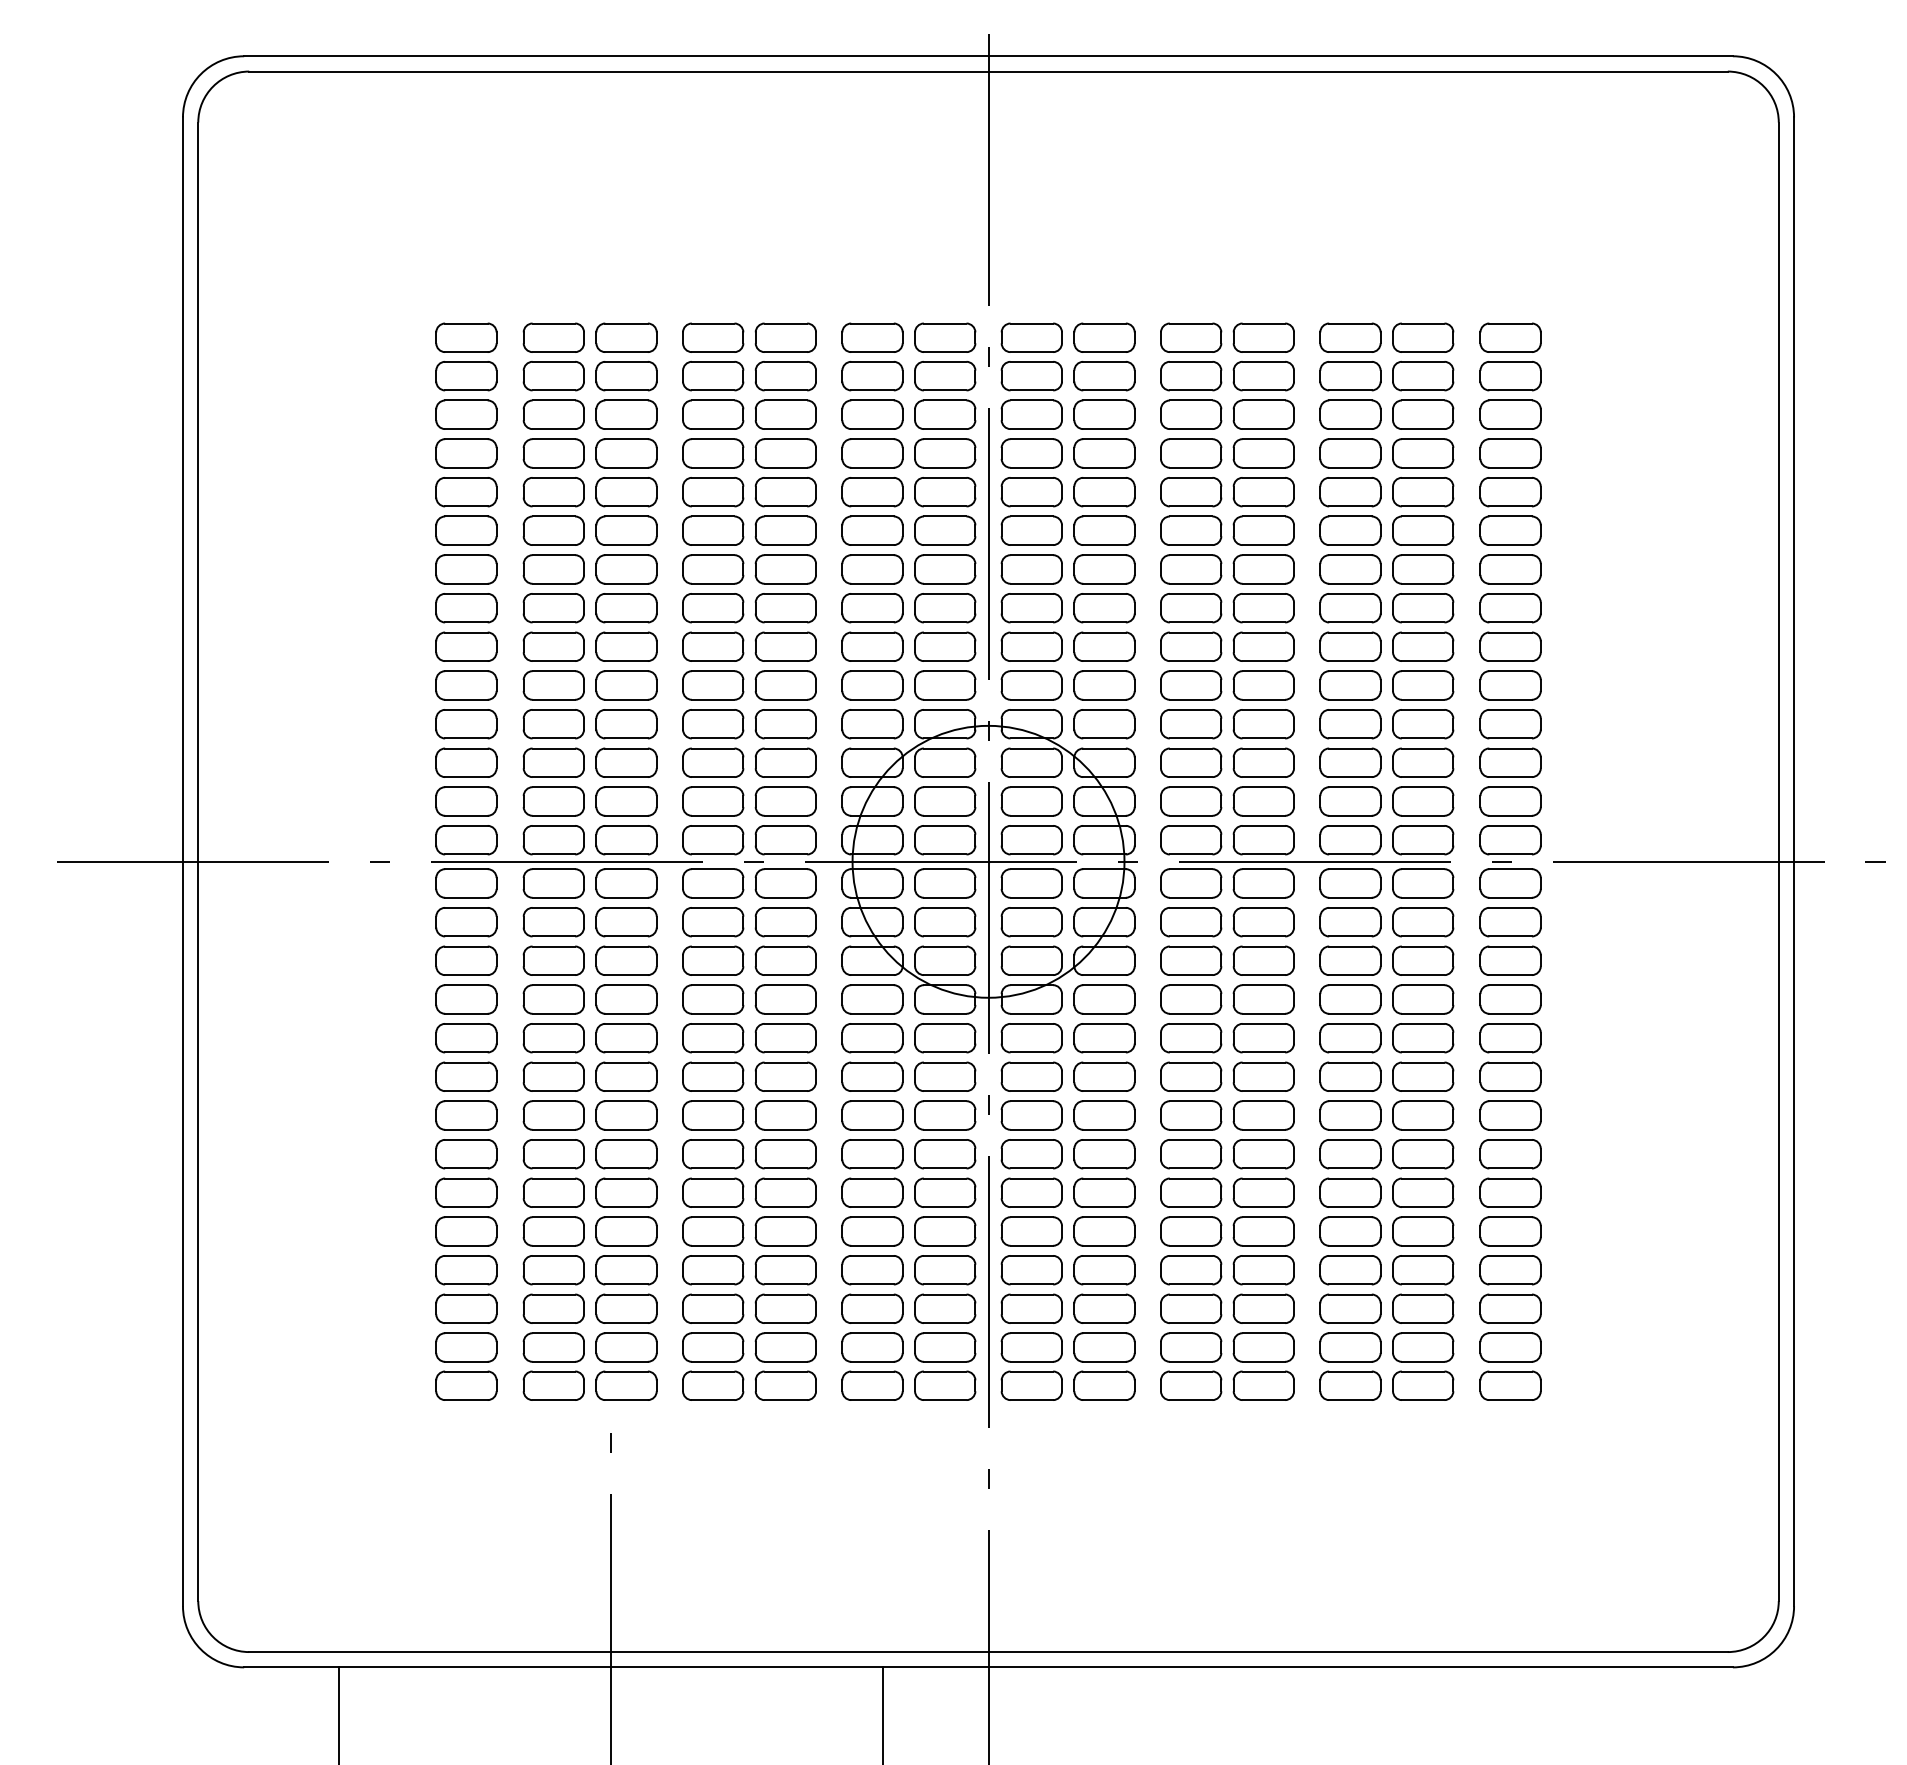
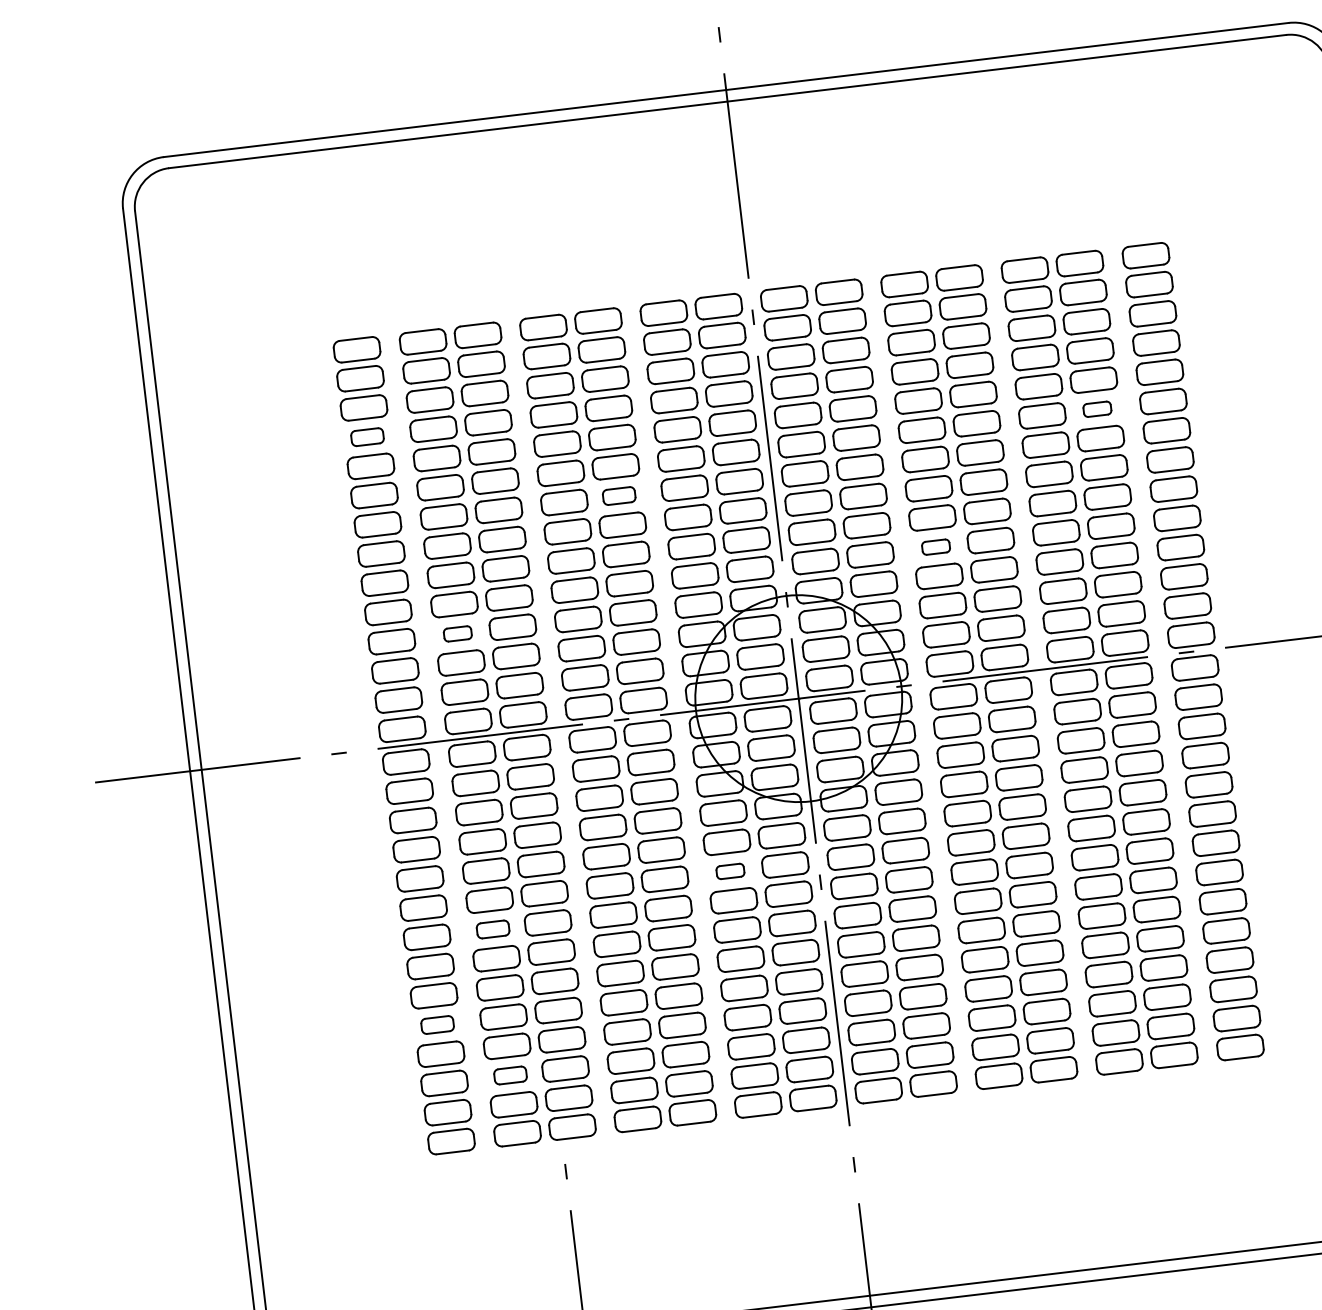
part: (466, 453) -> (367, 437), size x0.7
part: (1423, 530) -> (1097, 409), size x0.6
part: (785, 569) -> (619, 496), size x0.7
part: (1191, 685) -> (936, 547), size x0.6
part: (553, 724) -> (457, 634), size x0.6
part: (872, 1076) -> (730, 871), size x0.6
part: (553, 1115) -> (492, 929), size x0.7
part: (466, 1231) -> (437, 1025), size x0.7
part: (553, 1308) -> (510, 1075), size x0.7

